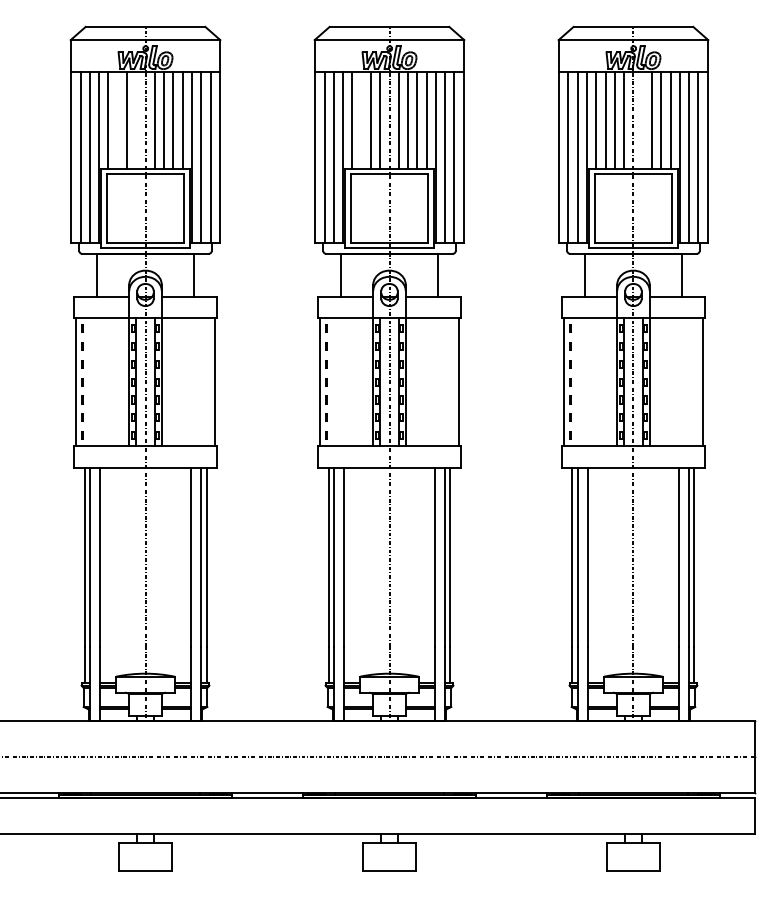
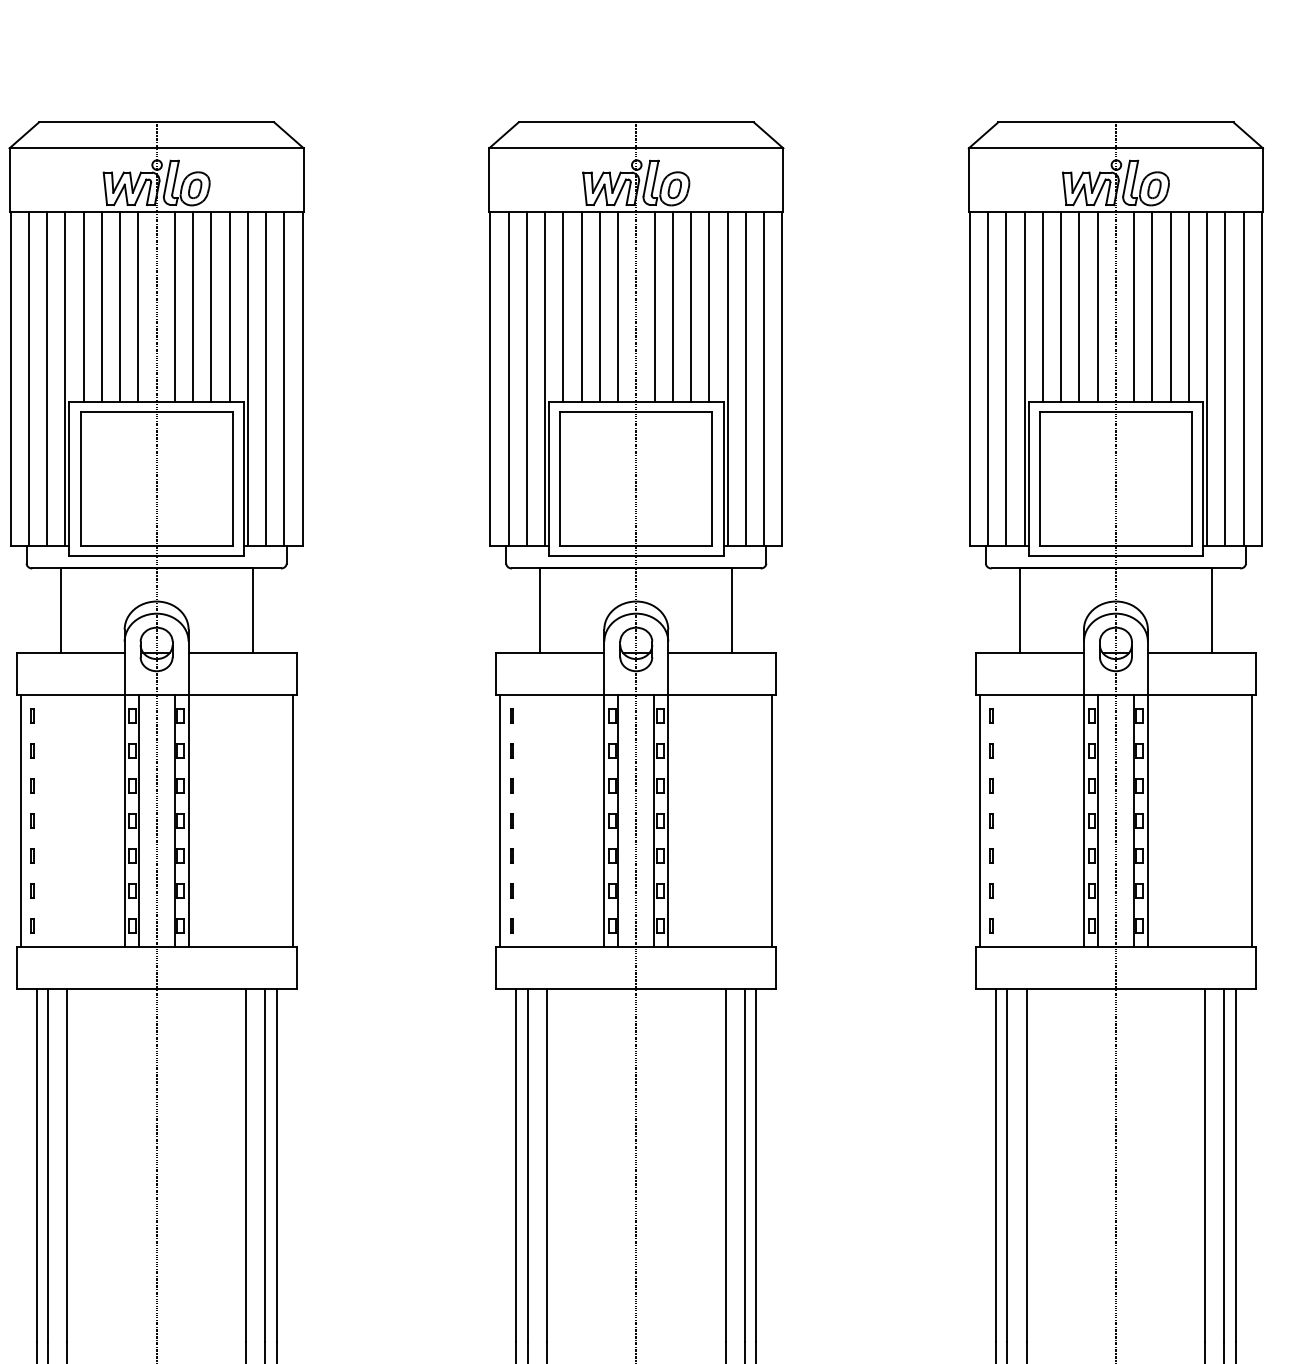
line: (117, 120) -> (101, 306), added
line: (136, 120) -> (138, 306), added
line: (361, 120) -> (581, 306), added
line: (642, 120) -> (1133, 306), added

